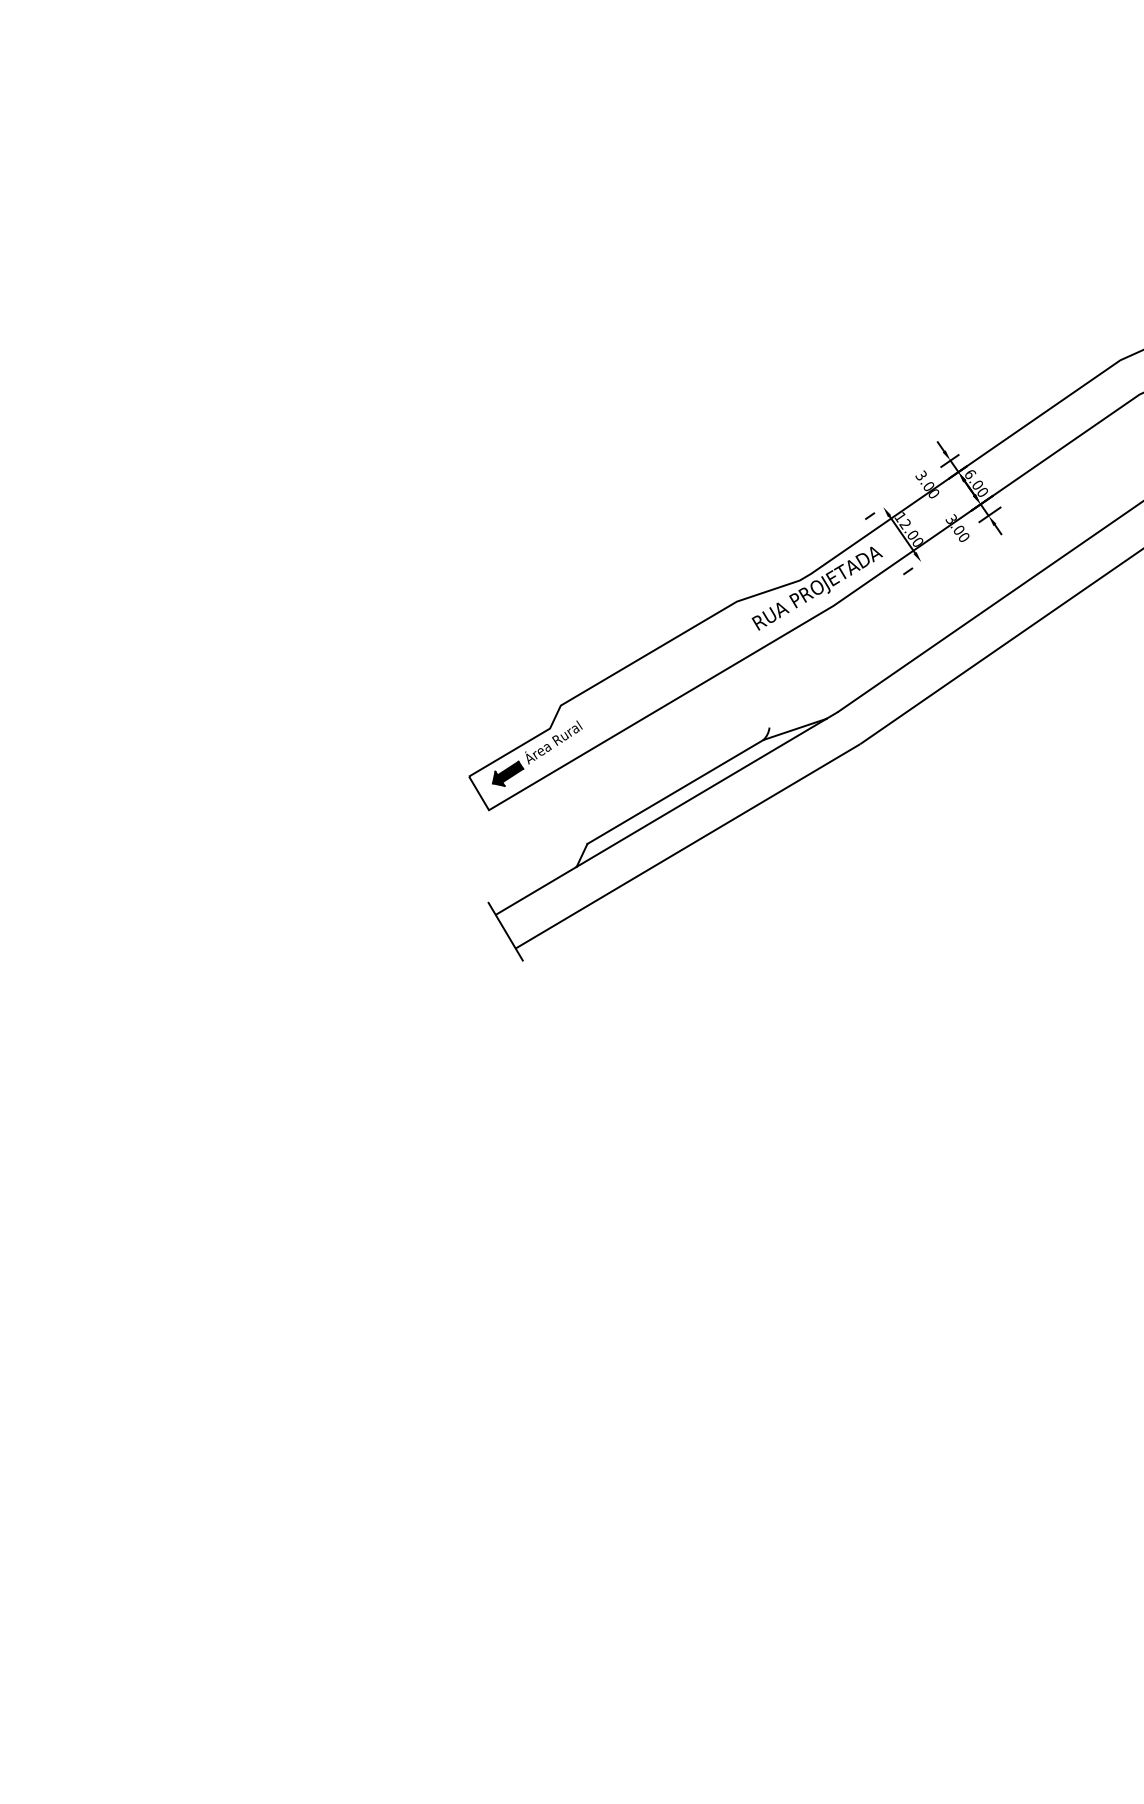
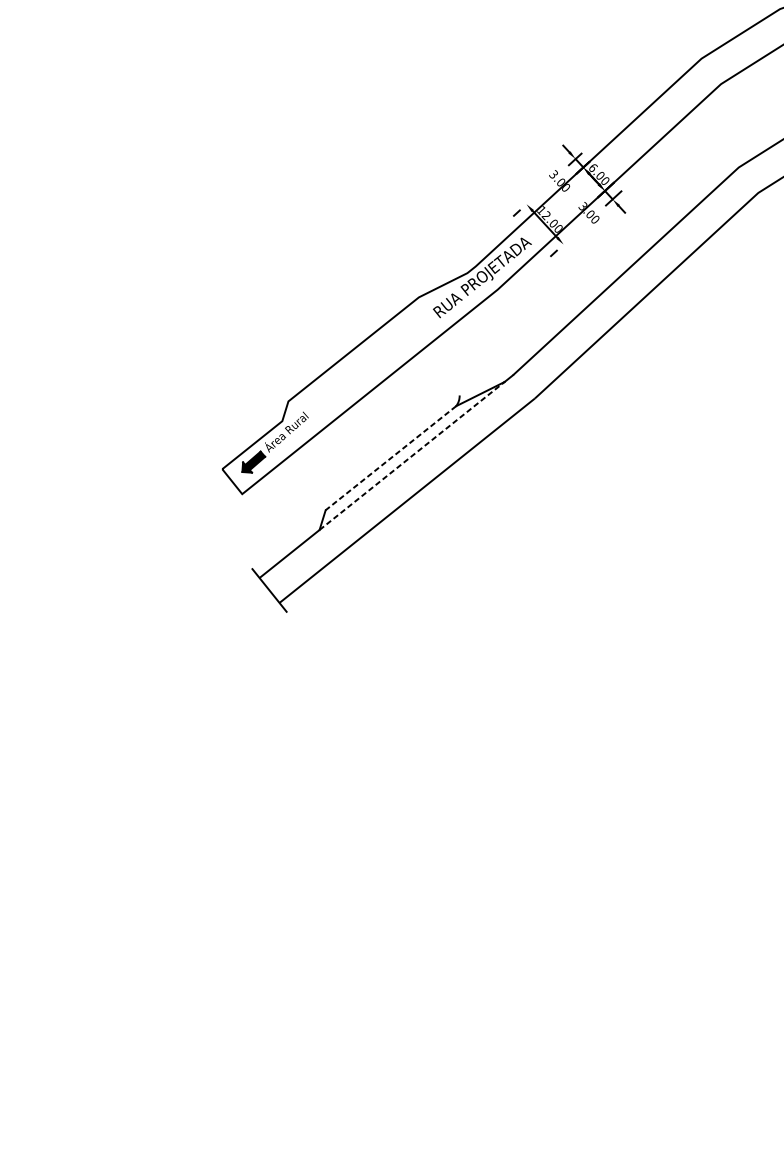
line: (675, 792) -> (391, 458), solid -> dashed
line: (701, 792) -> (412, 455), solid -> dashed

